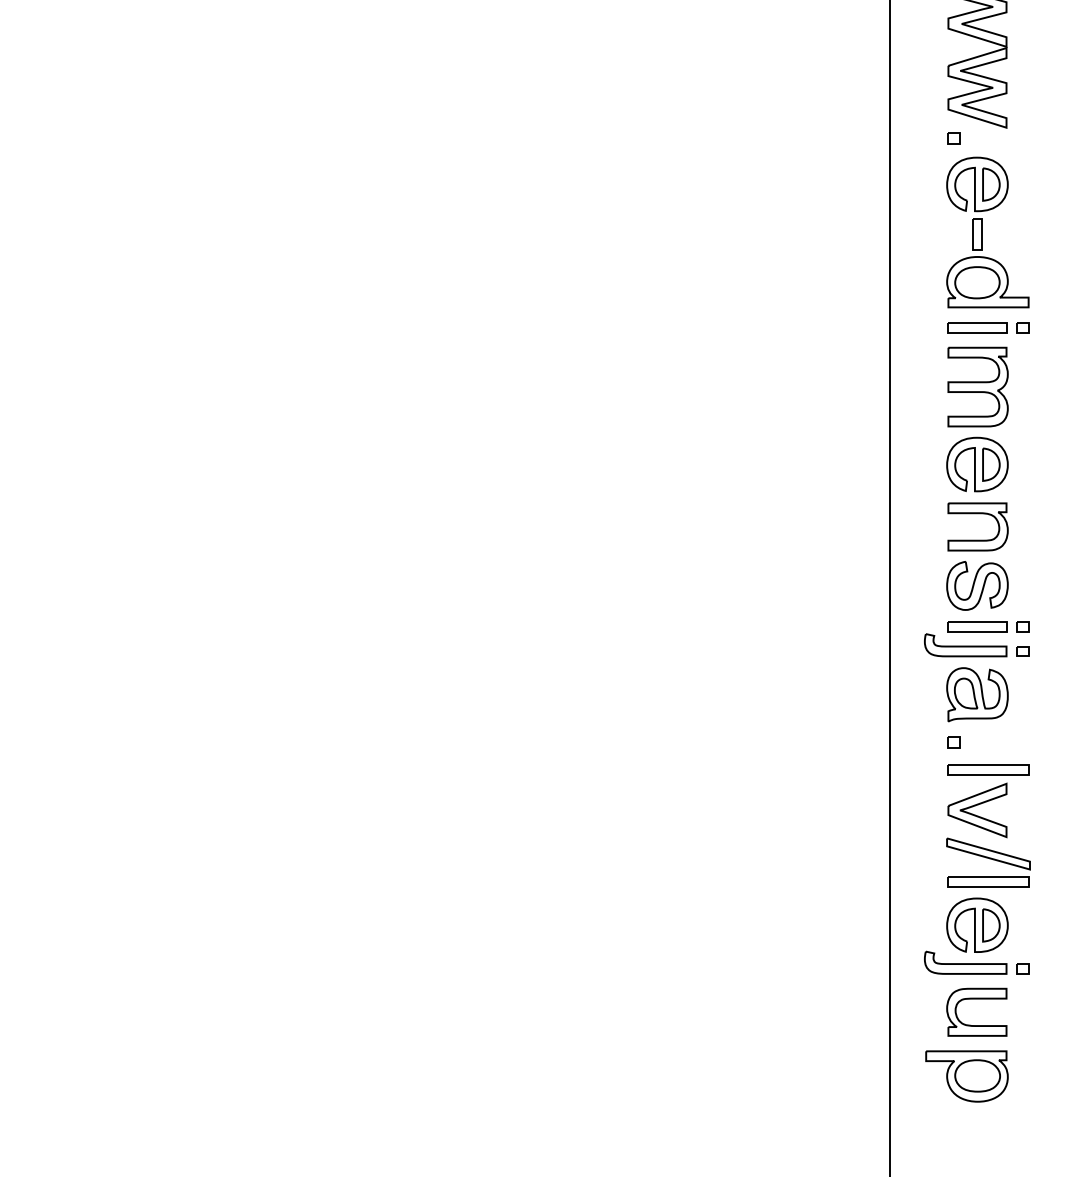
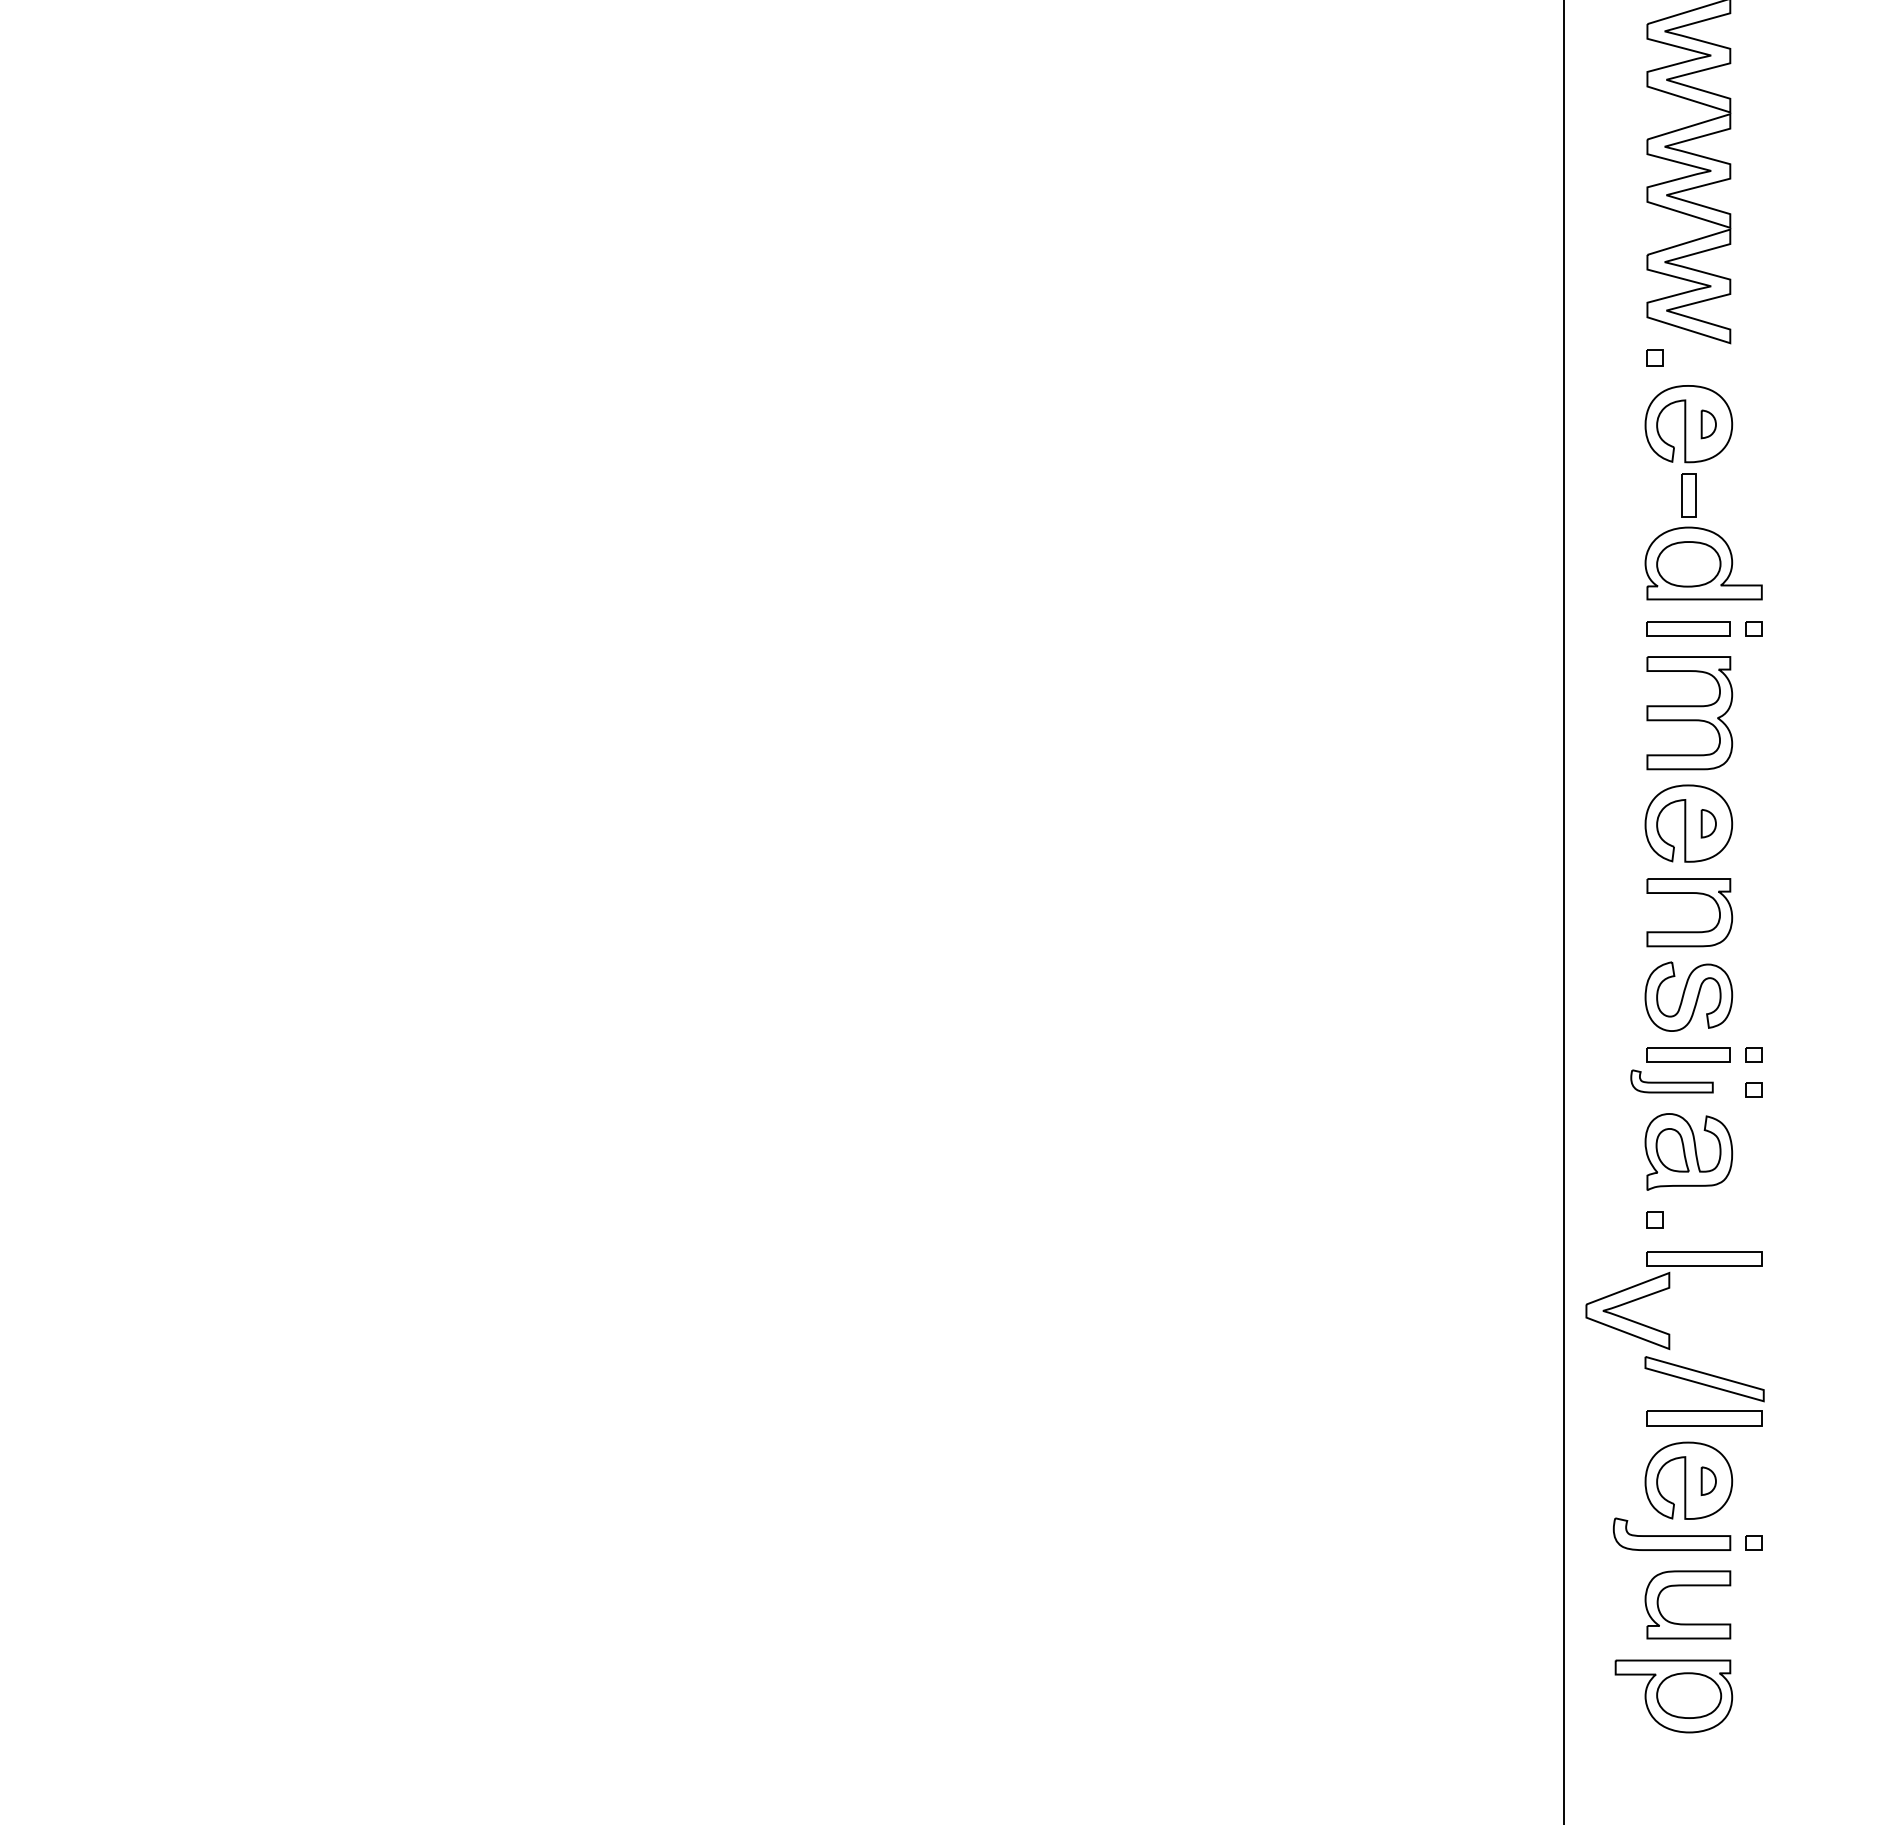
part: (991, 184) -> (1708, 424), size x0.6
part: (991, 464) -> (1708, 823), size x0.6
part: (965, 645) -> (1671, 1081), size x0.7
part: (976, 805) -> (1626, 1304), moved
part: (991, 925) -> (1708, 1481), size x0.6

